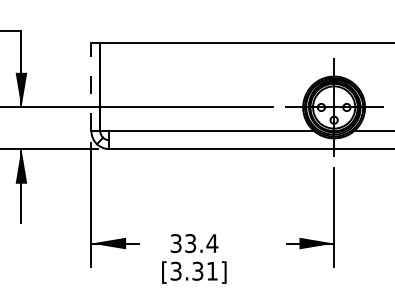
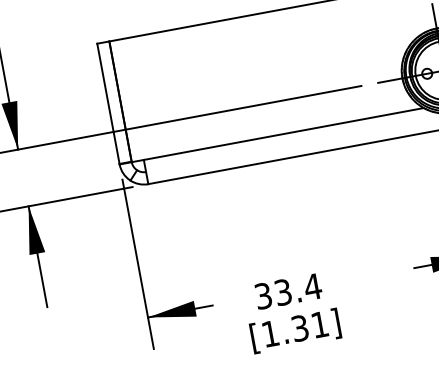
line: (91, 86) -> (108, 103), dashed -> solid
text: (175, 270) -> (269, 332), [3.31] -> [1.31]

